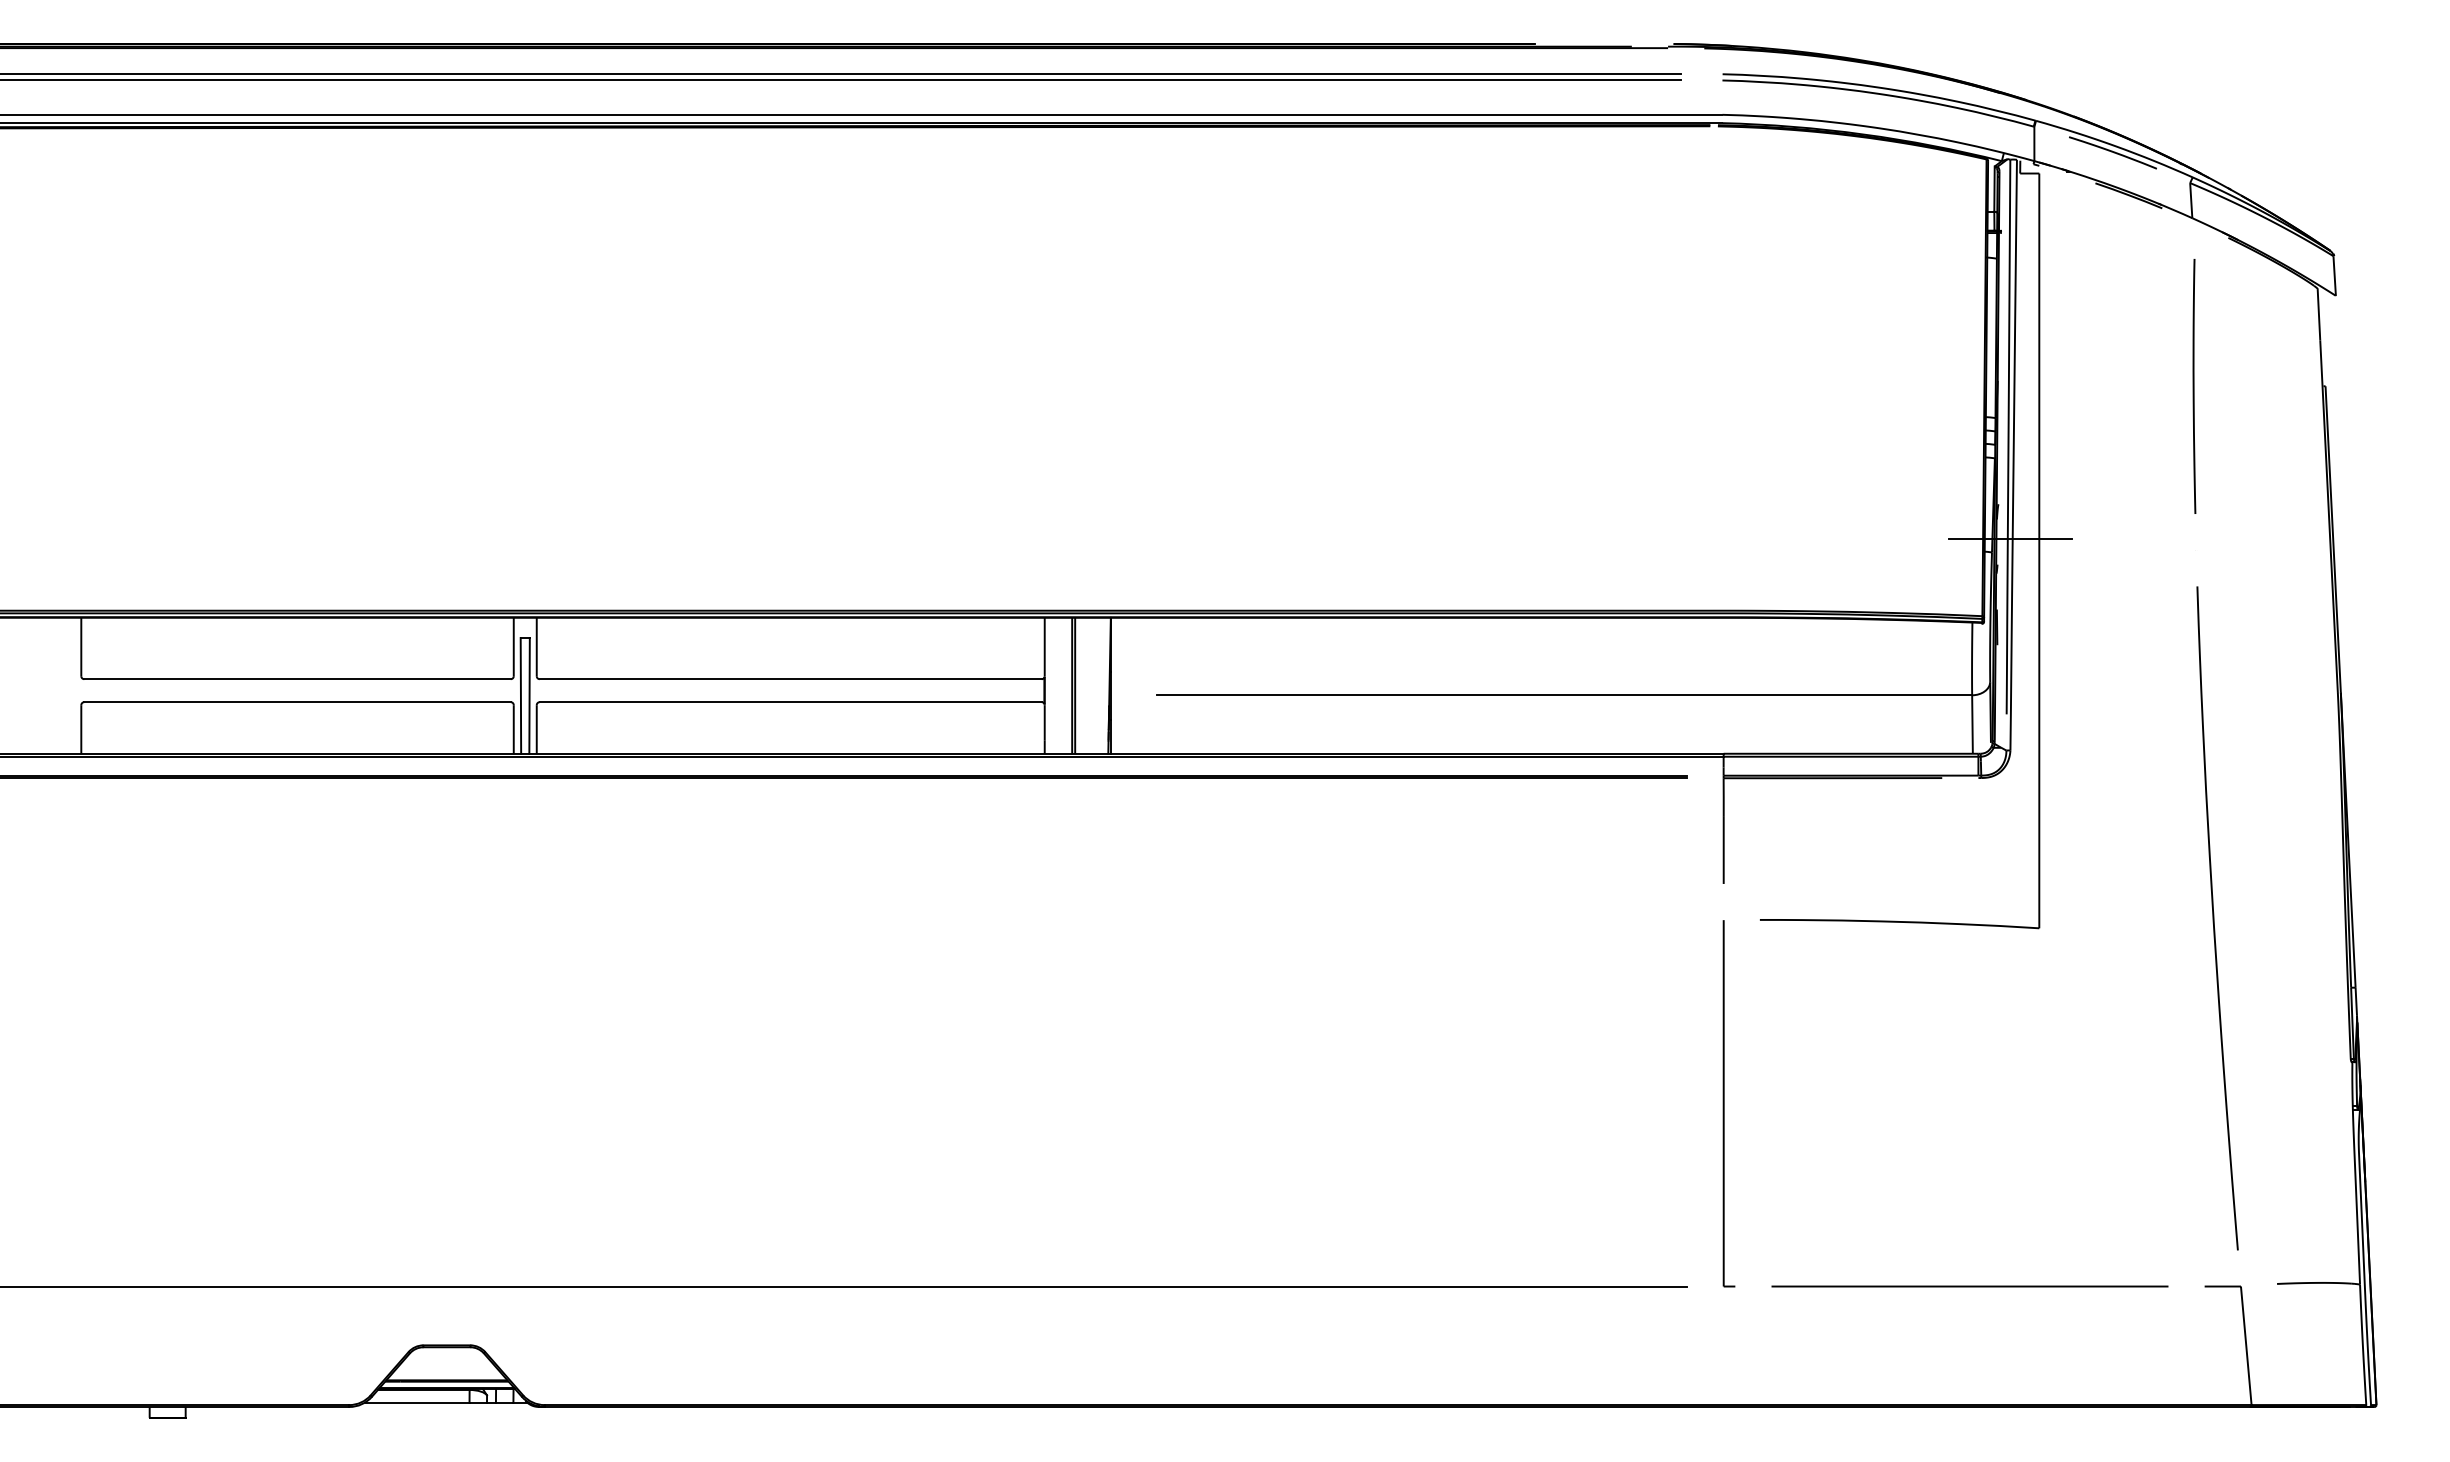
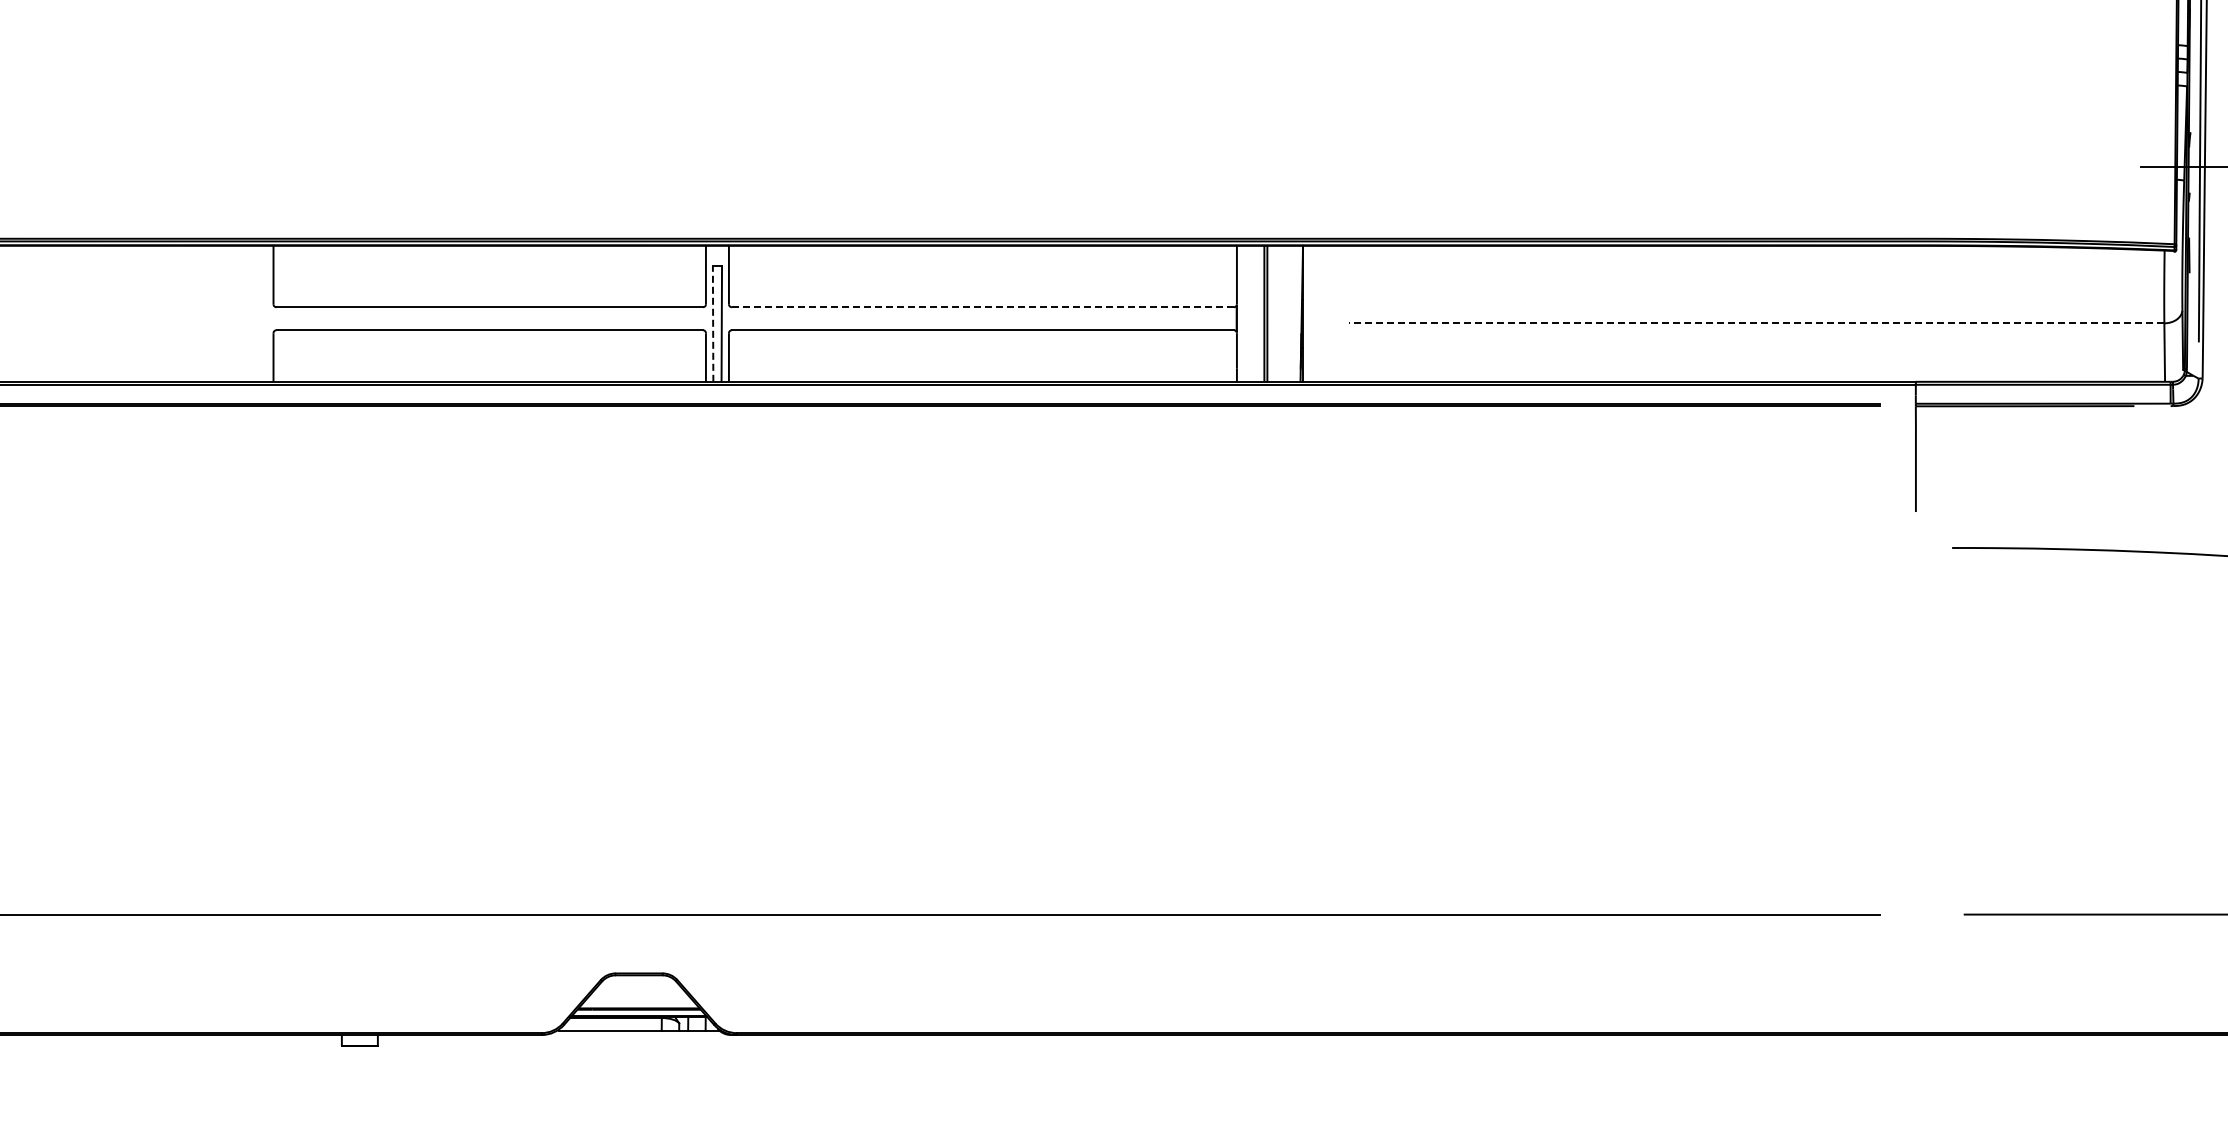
line: (791, 679) -> (983, 307), solid -> dashed
line: (520, 695) -> (712, 323), solid -> dashed
line: (1564, 695) -> (1756, 323), solid -> dashed
part: (1728, 1103) -> (1920, 731), removed

